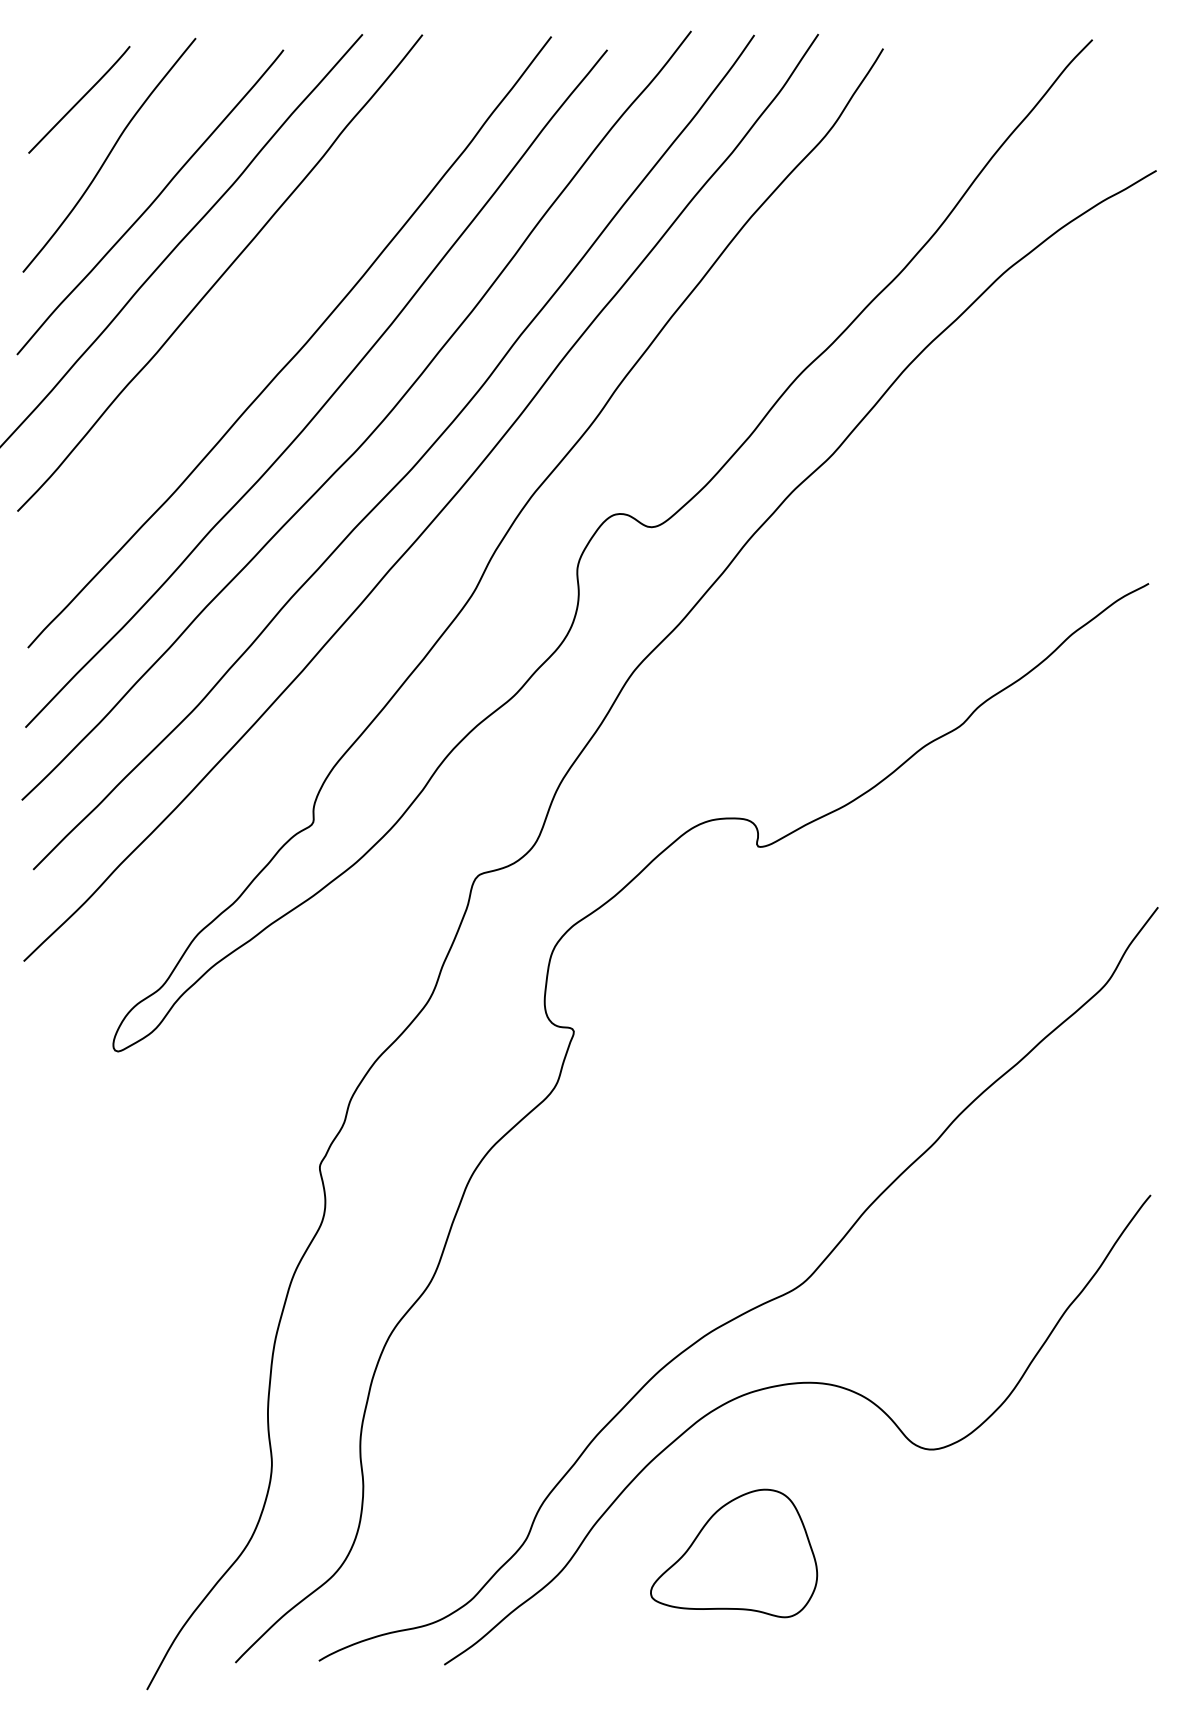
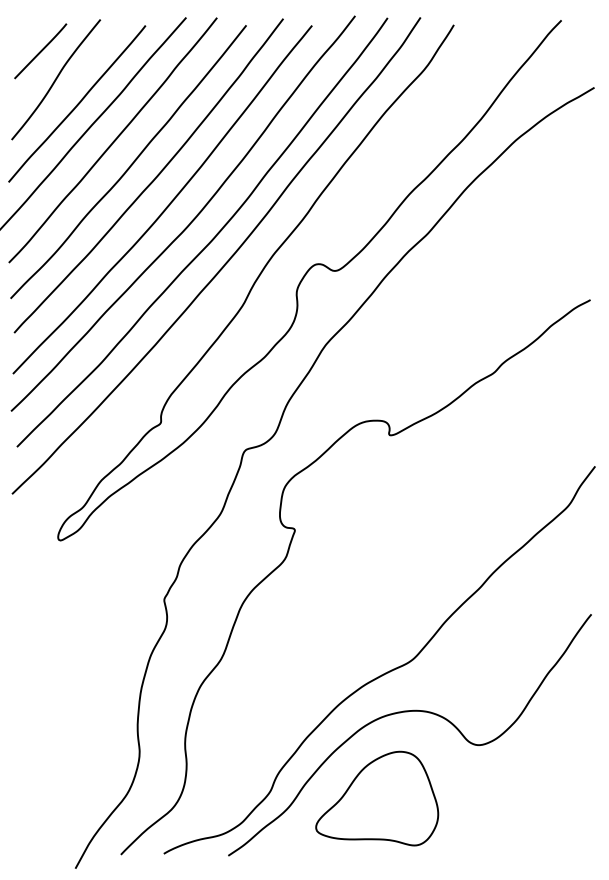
curve: (254, 320) -> (130, 164), added
part: (734, 1553) -> (377, 798), size x1.43

